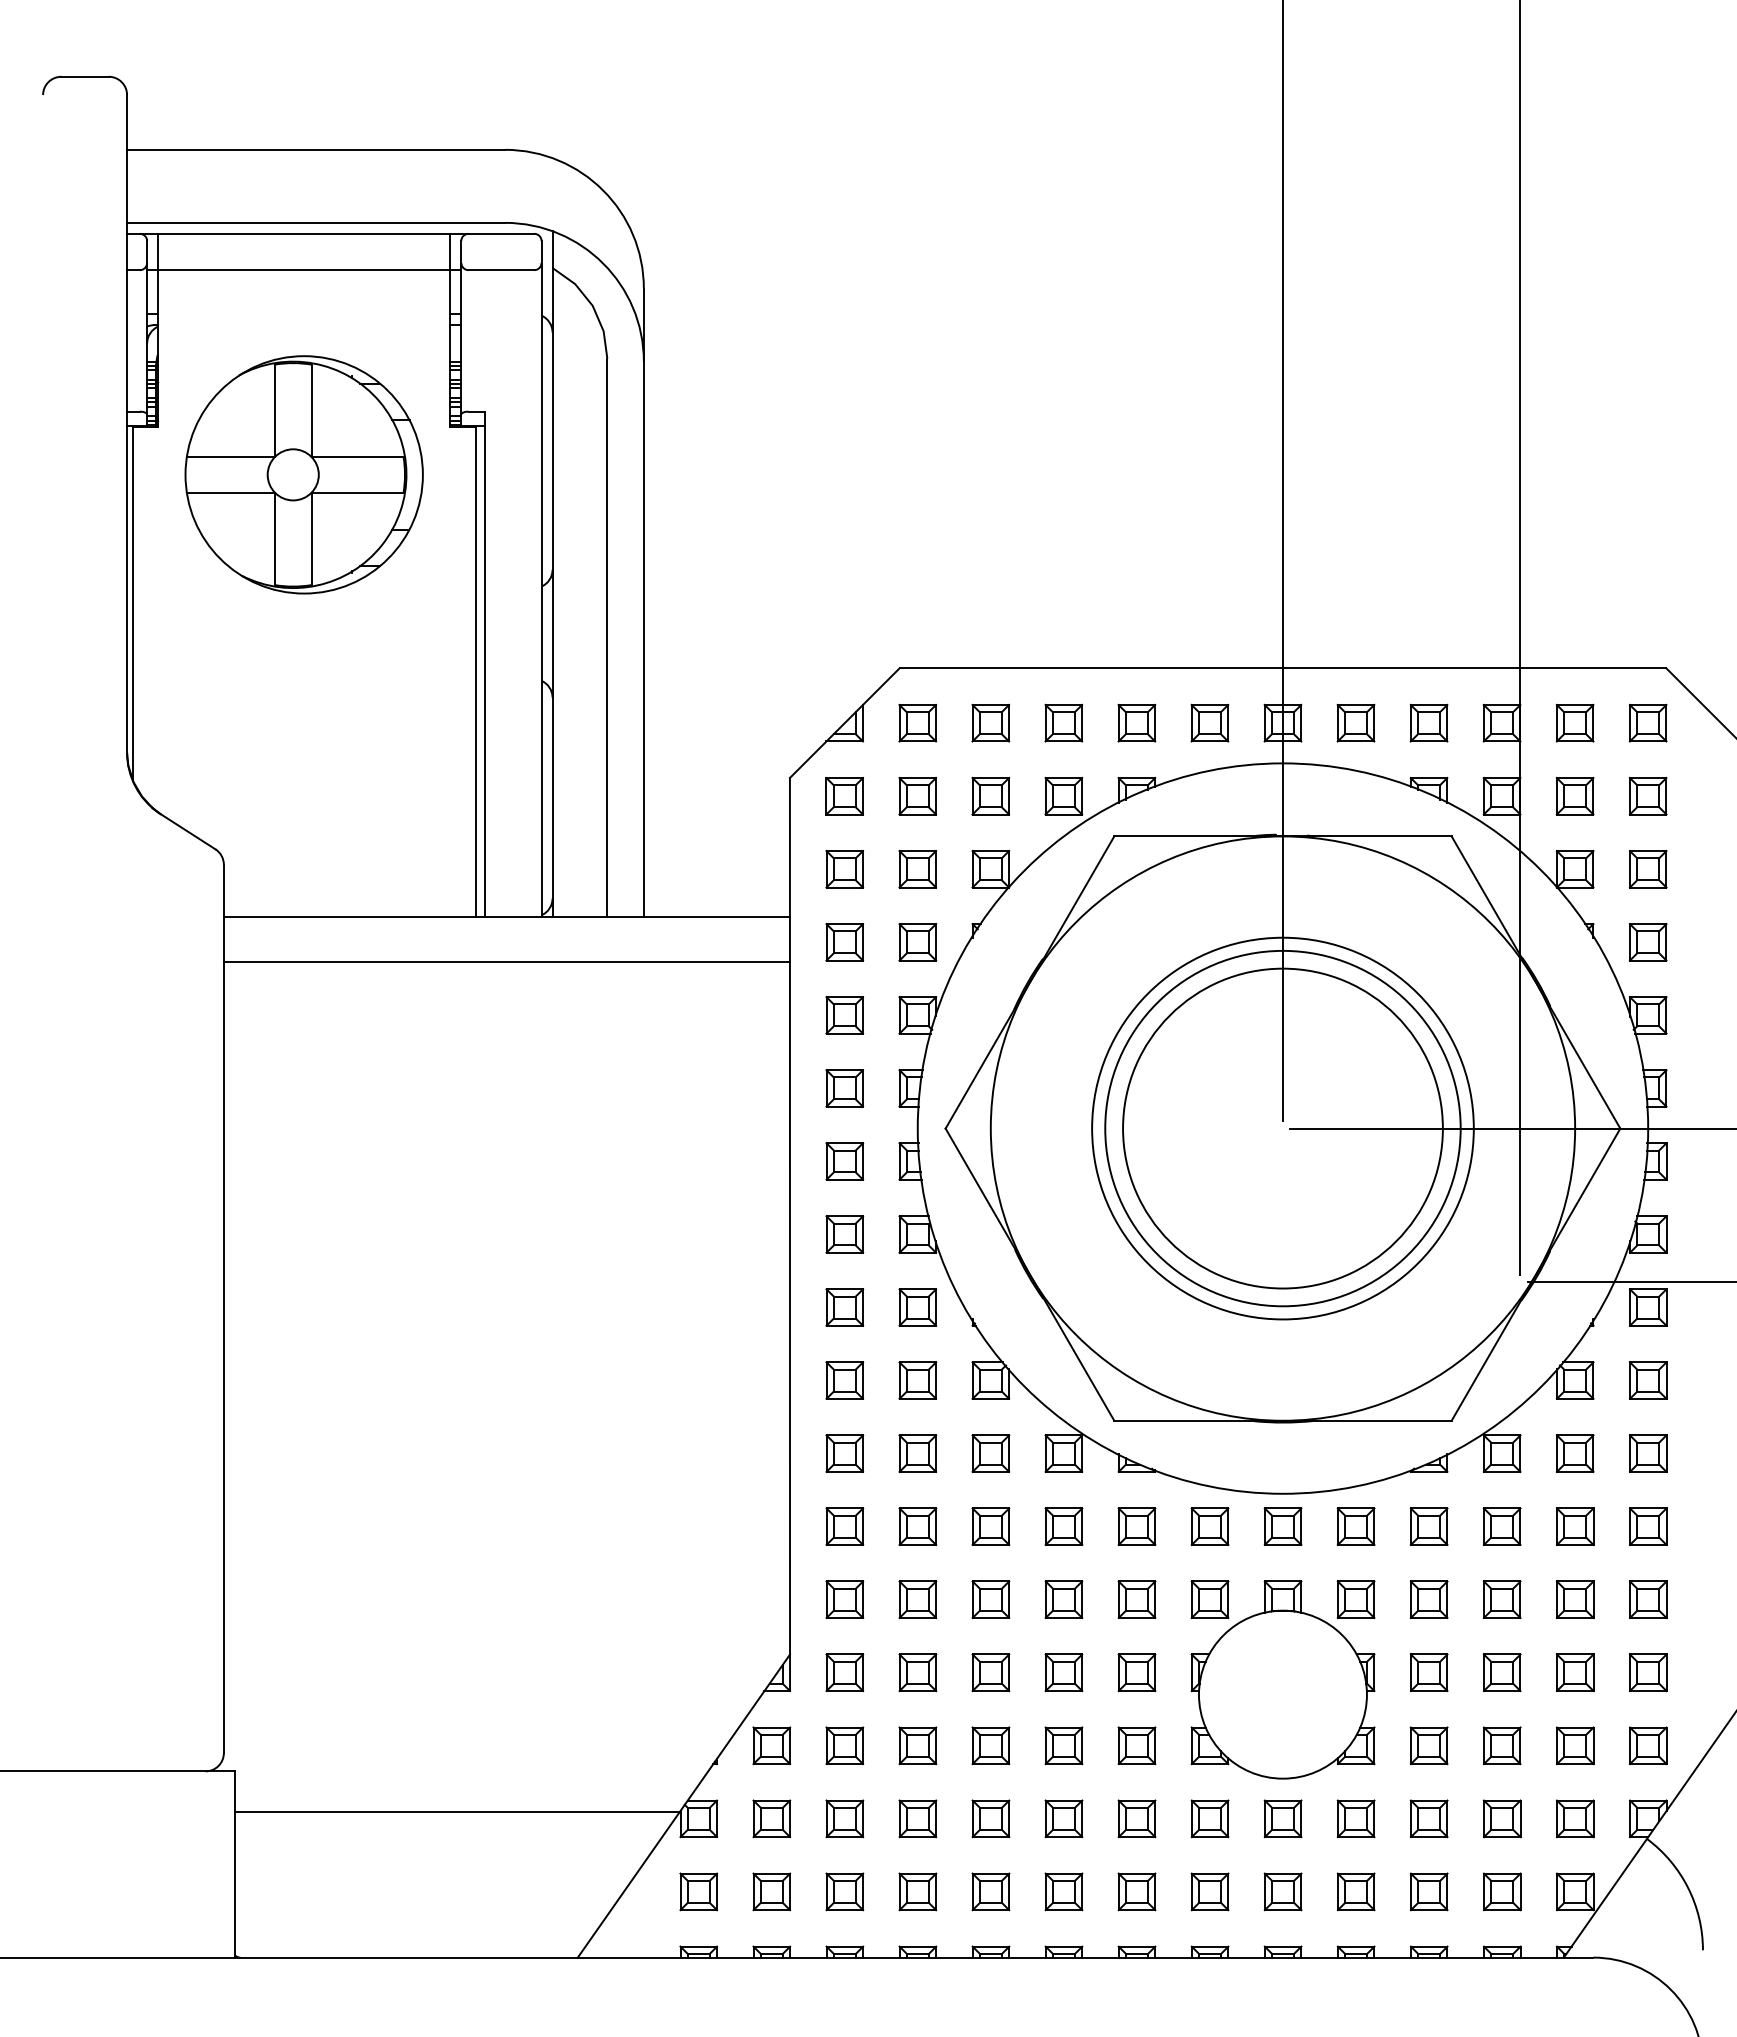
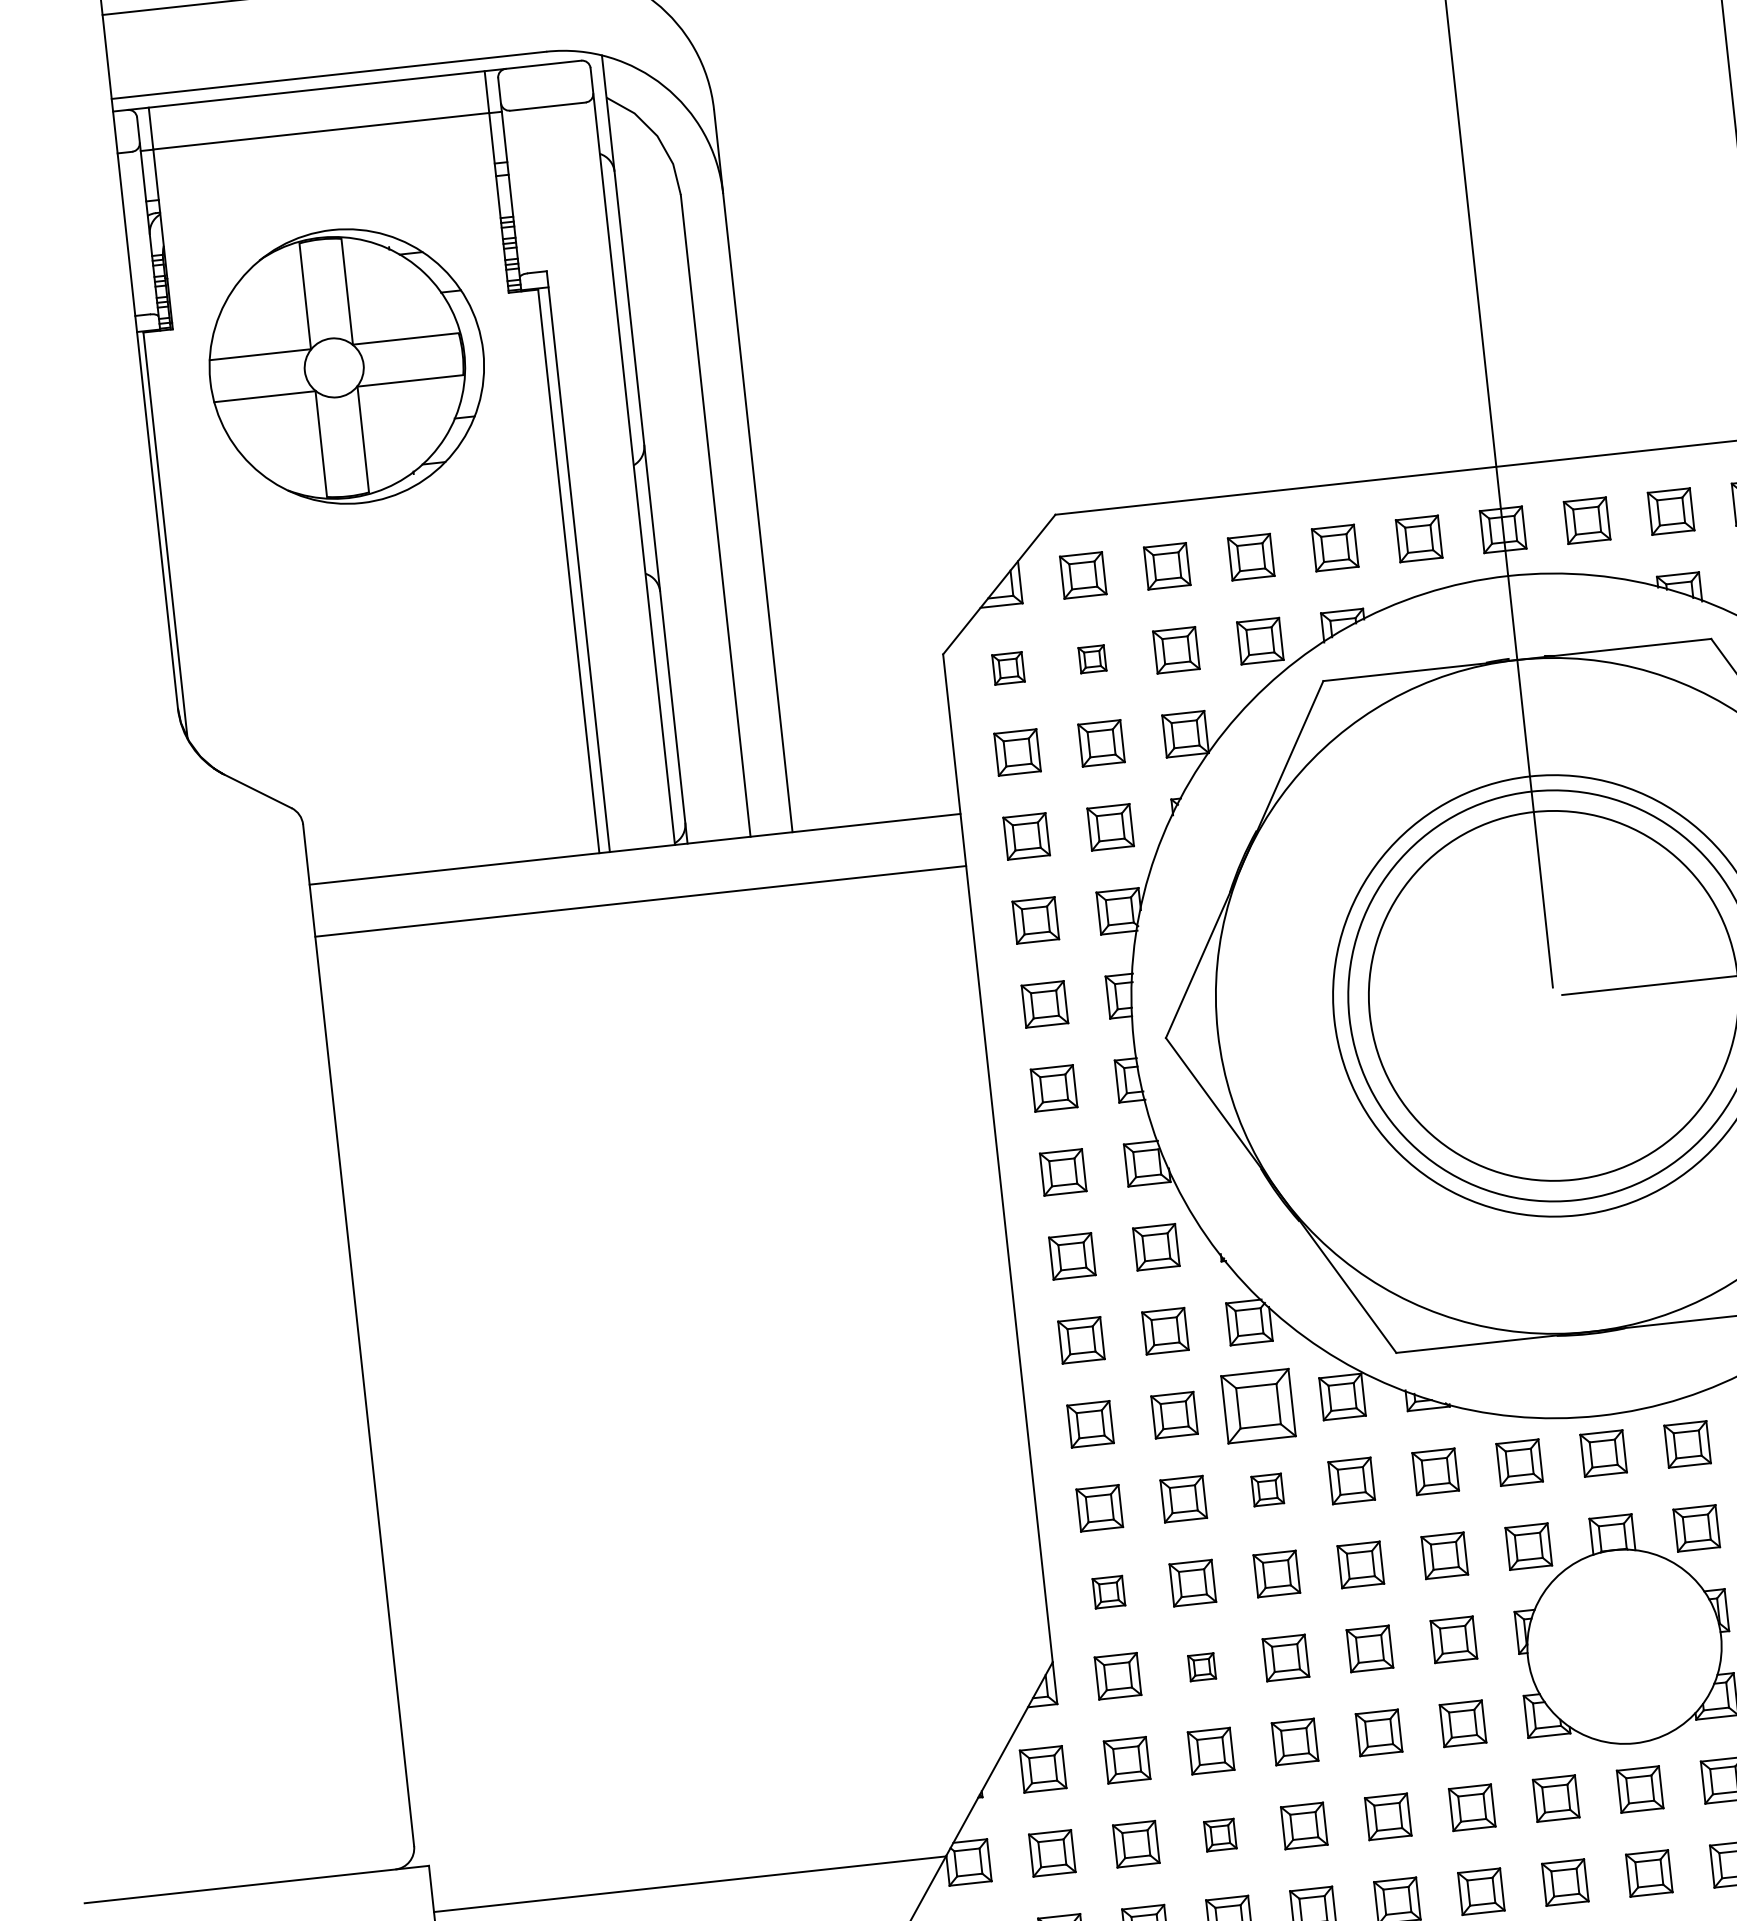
part: (844, 795) -> (1008, 667), size x0.7
part: (917, 795) -> (1092, 658), size x0.6
part: (990, 1453) -> (1258, 1406), size x1.6
part: (990, 1526) -> (1267, 1489), size x0.7
part: (844, 1599) -> (1108, 1592), size x0.7
part: (917, 1672) -> (1201, 1666), size x0.6
part: (917, 1818) -> (1219, 1834), size x0.7

